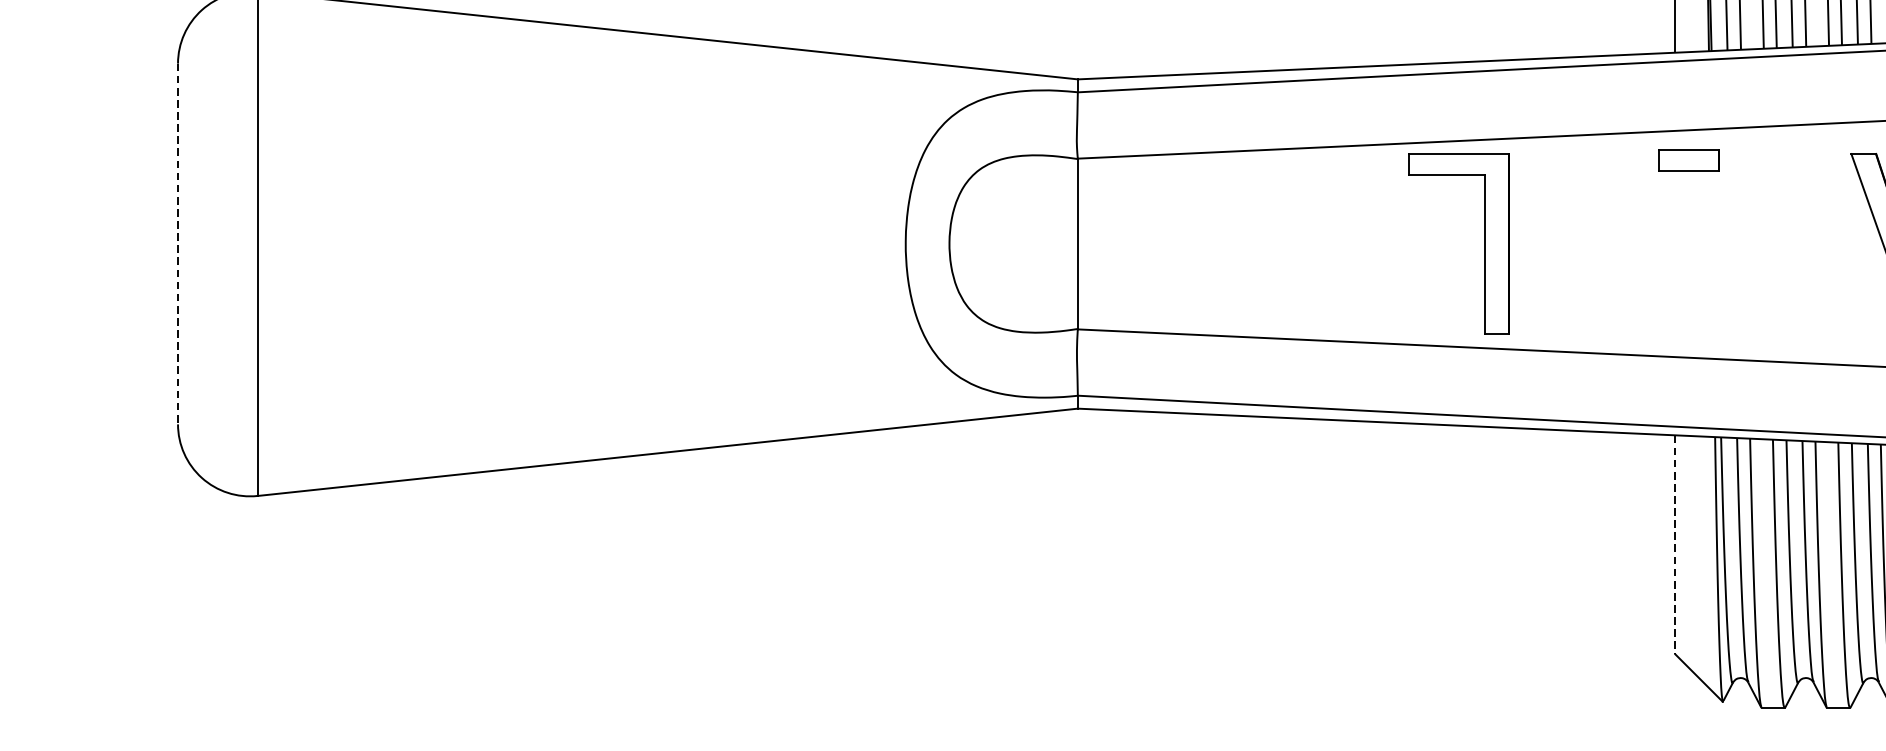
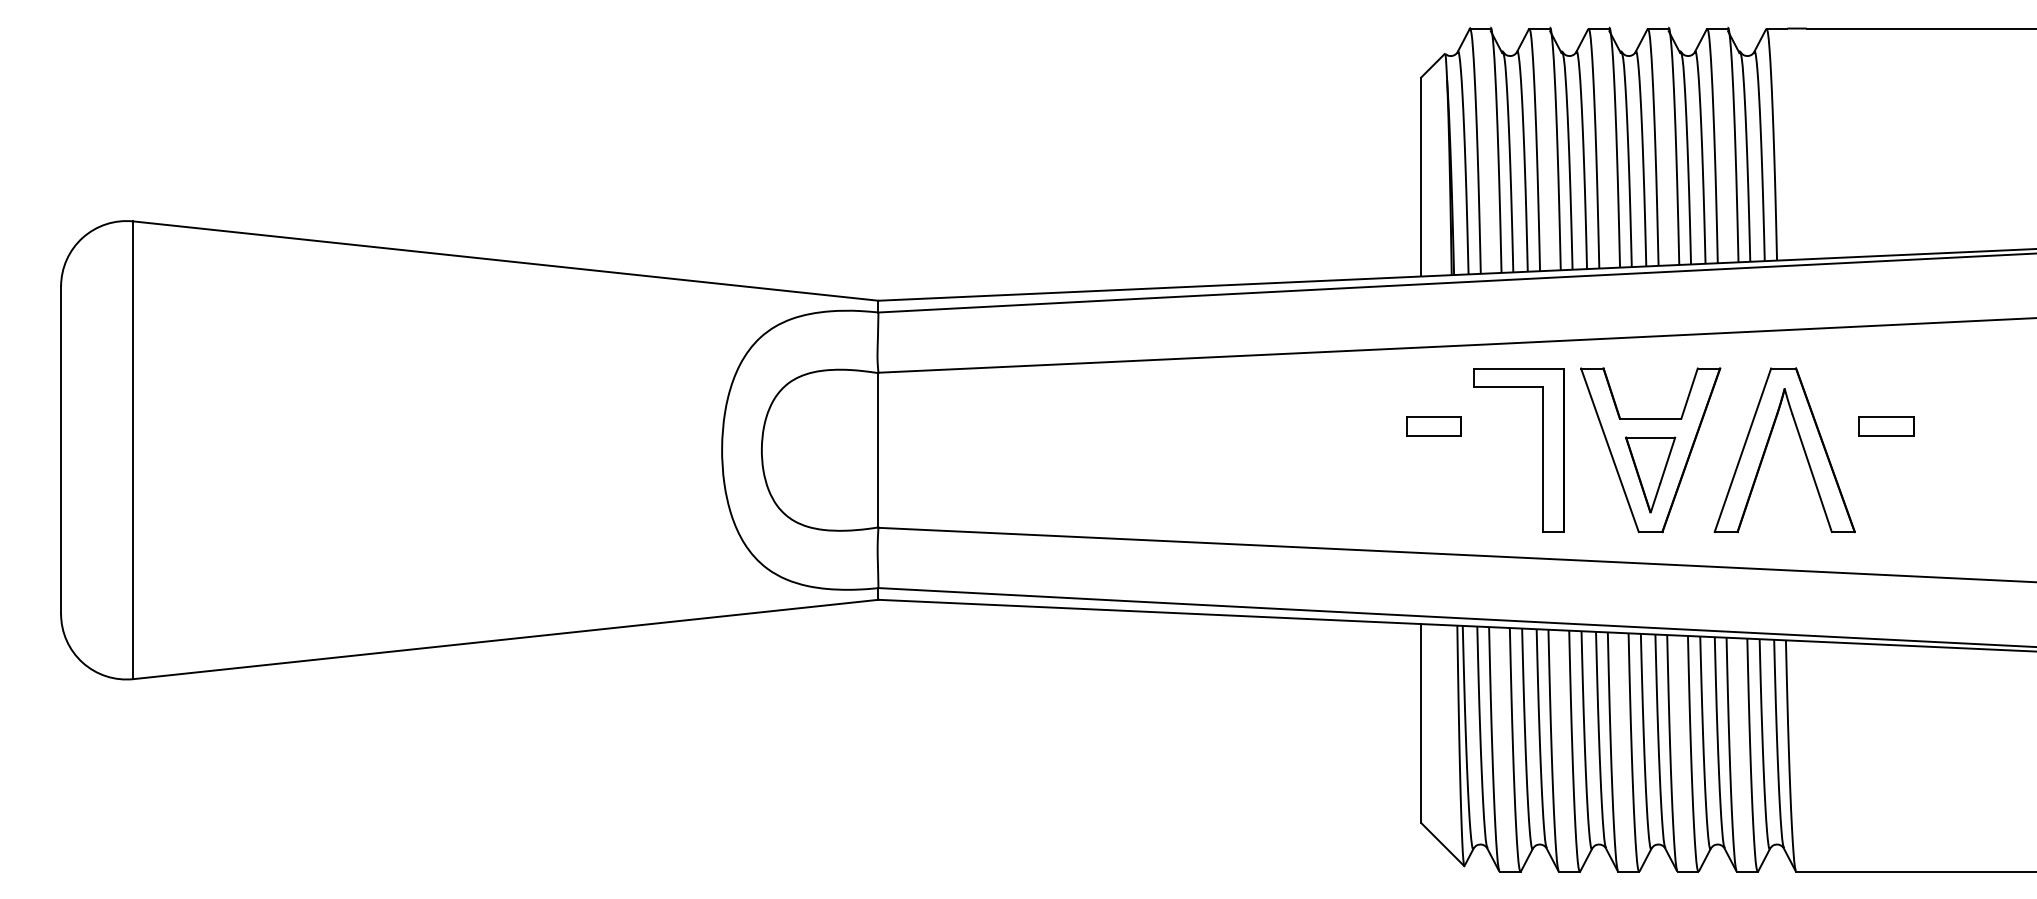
part: (1688, 160) -> (1433, 426), moved
line: (178, 244) -> (61, 450), dashed -> solid
part: (1485, 244) -> (1542, 450), moved
line: (1675, 545) -> (1421, 724), dashed -> solid

